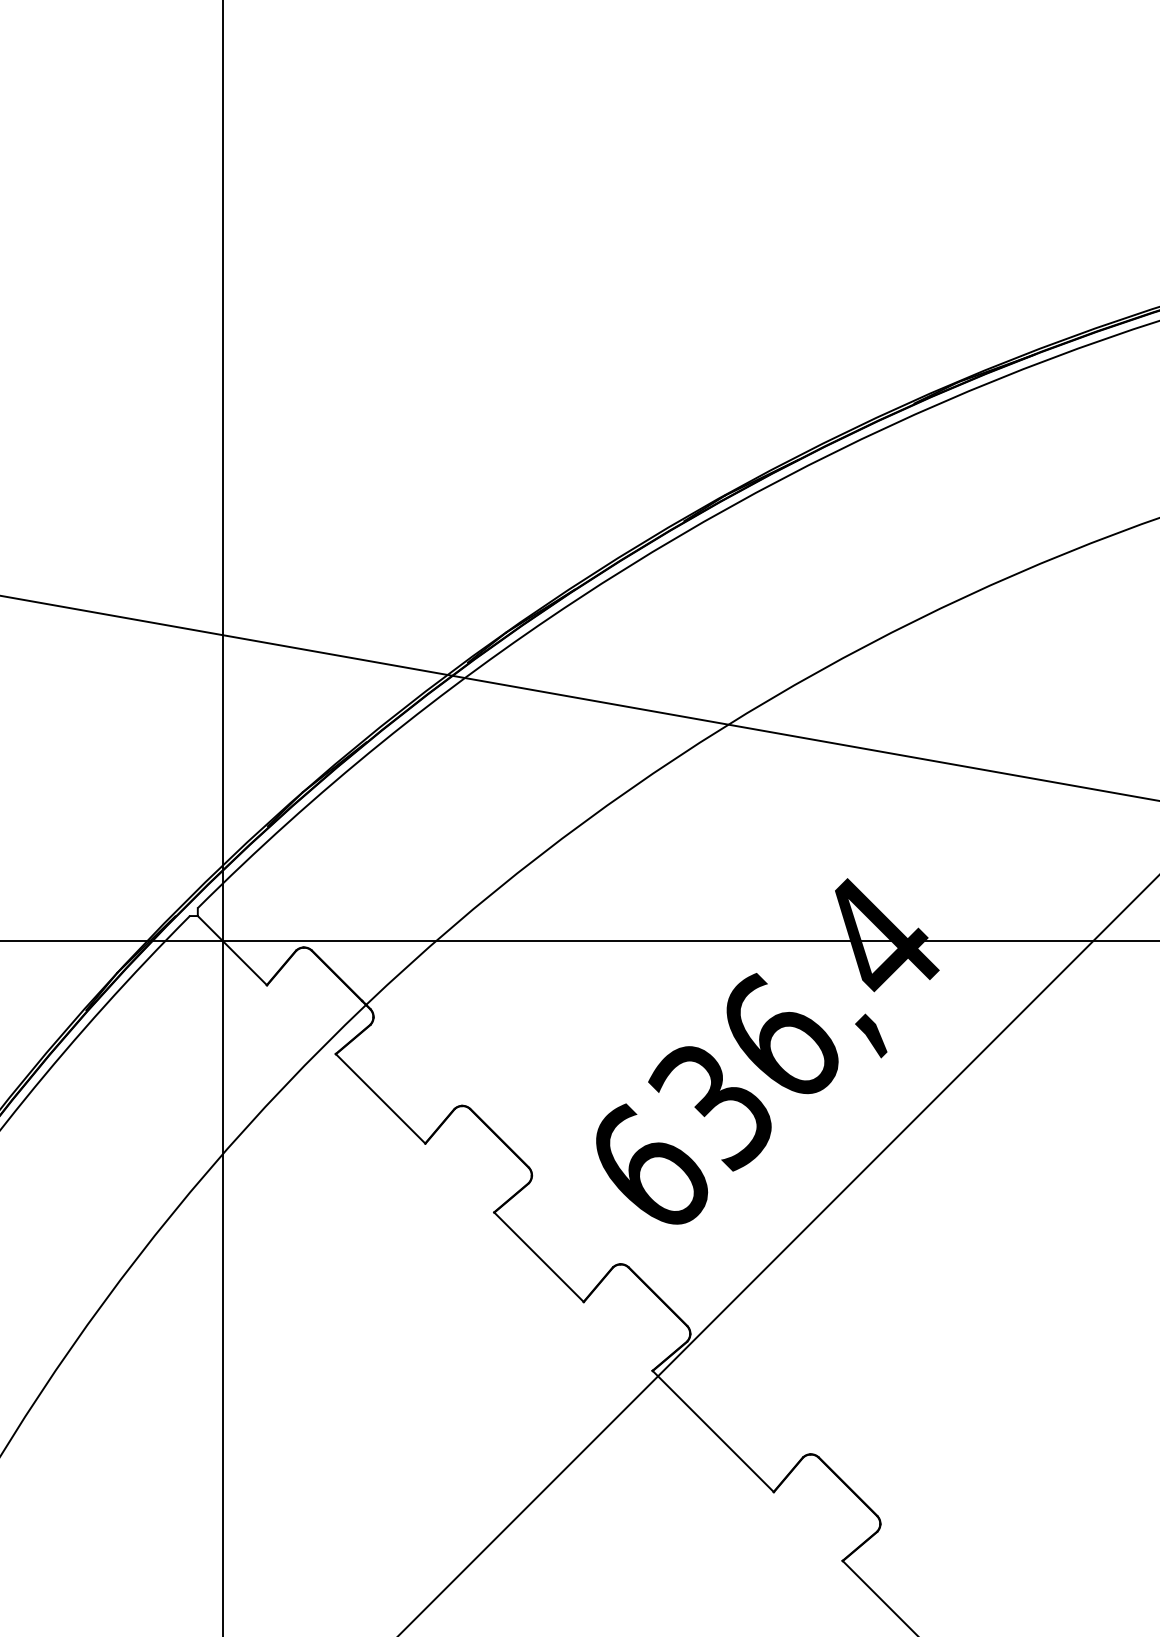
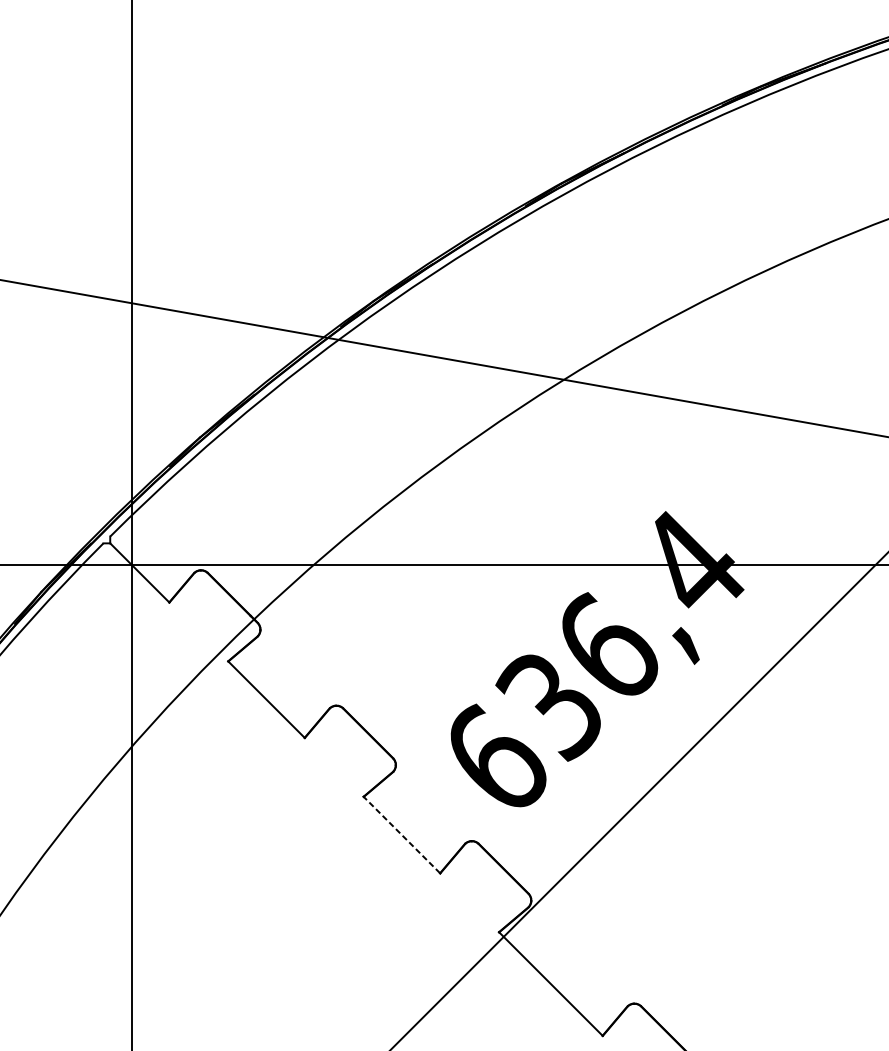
line: (538, 1256) -> (401, 834), solid -> dashed

